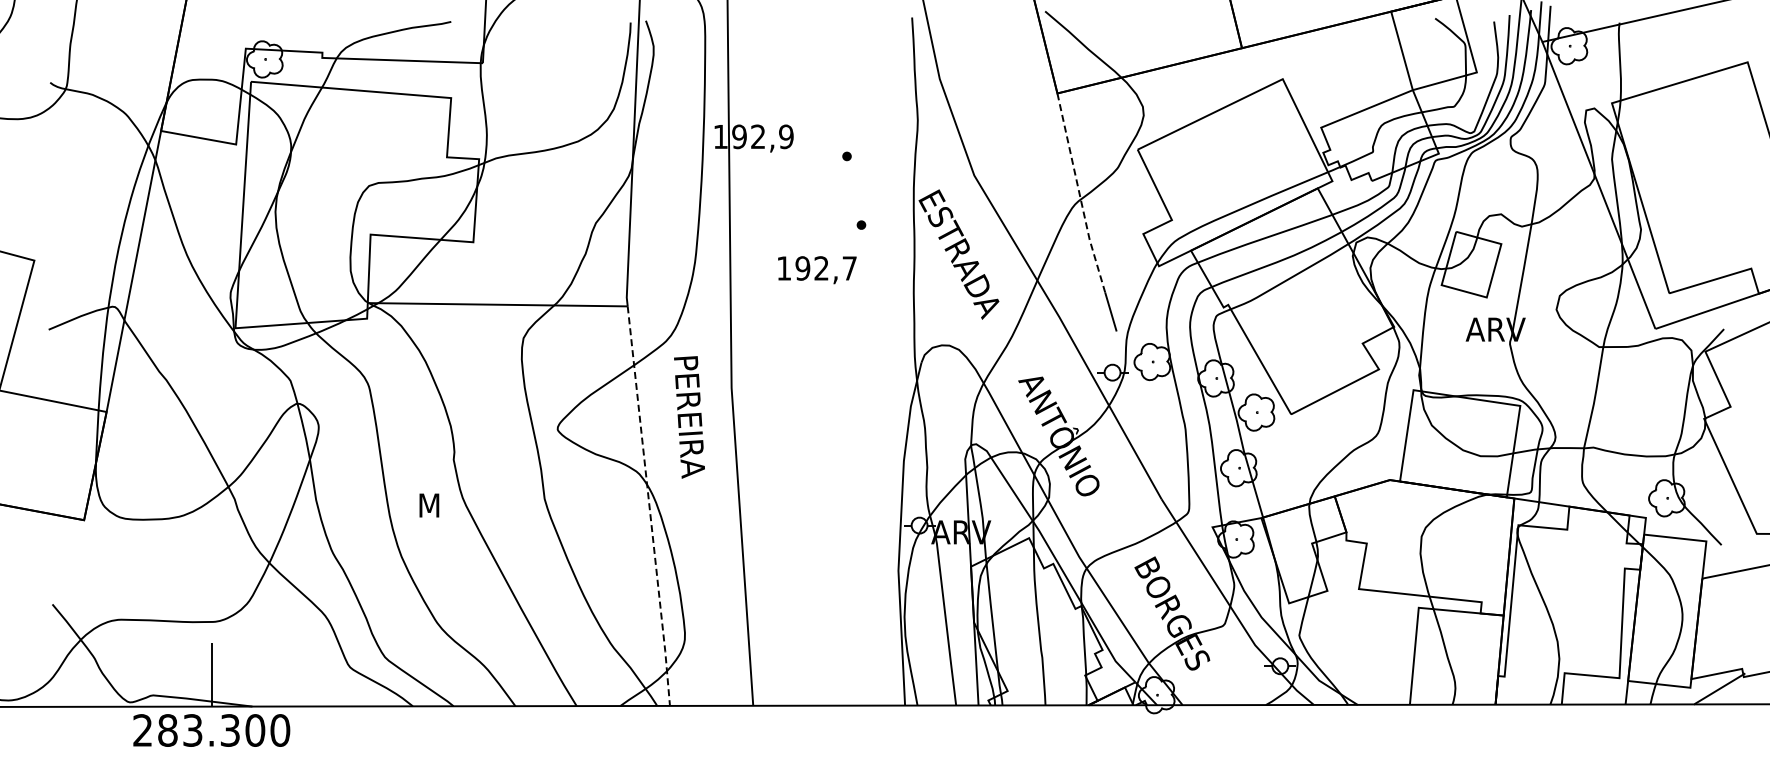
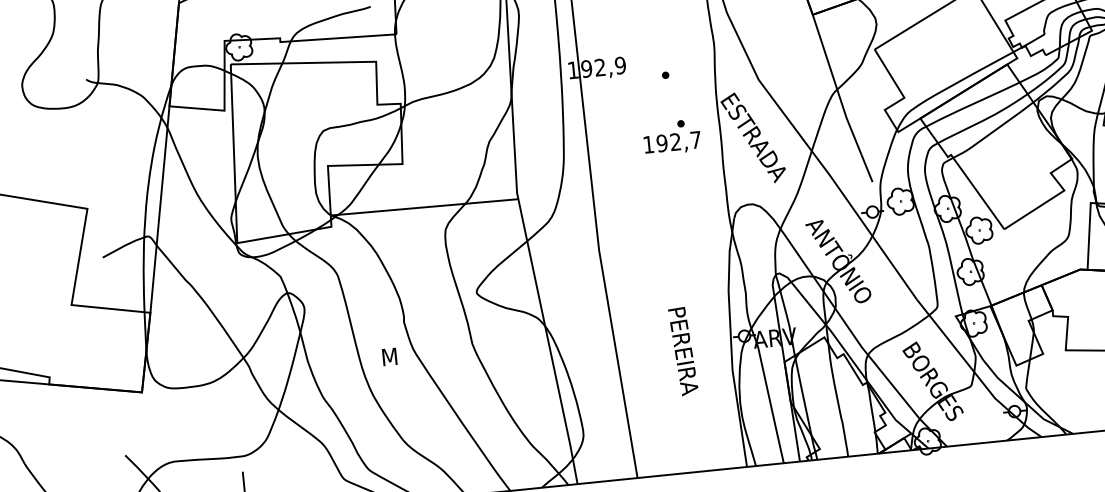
line: (1079, 194) -> (835, 86), dashed -> solid
text: (817, 270) -> (672, 143), moved
text: (689, 417) -> (683, 351), moved
line: (649, 506) -> (548, 341), dashed -> solid

